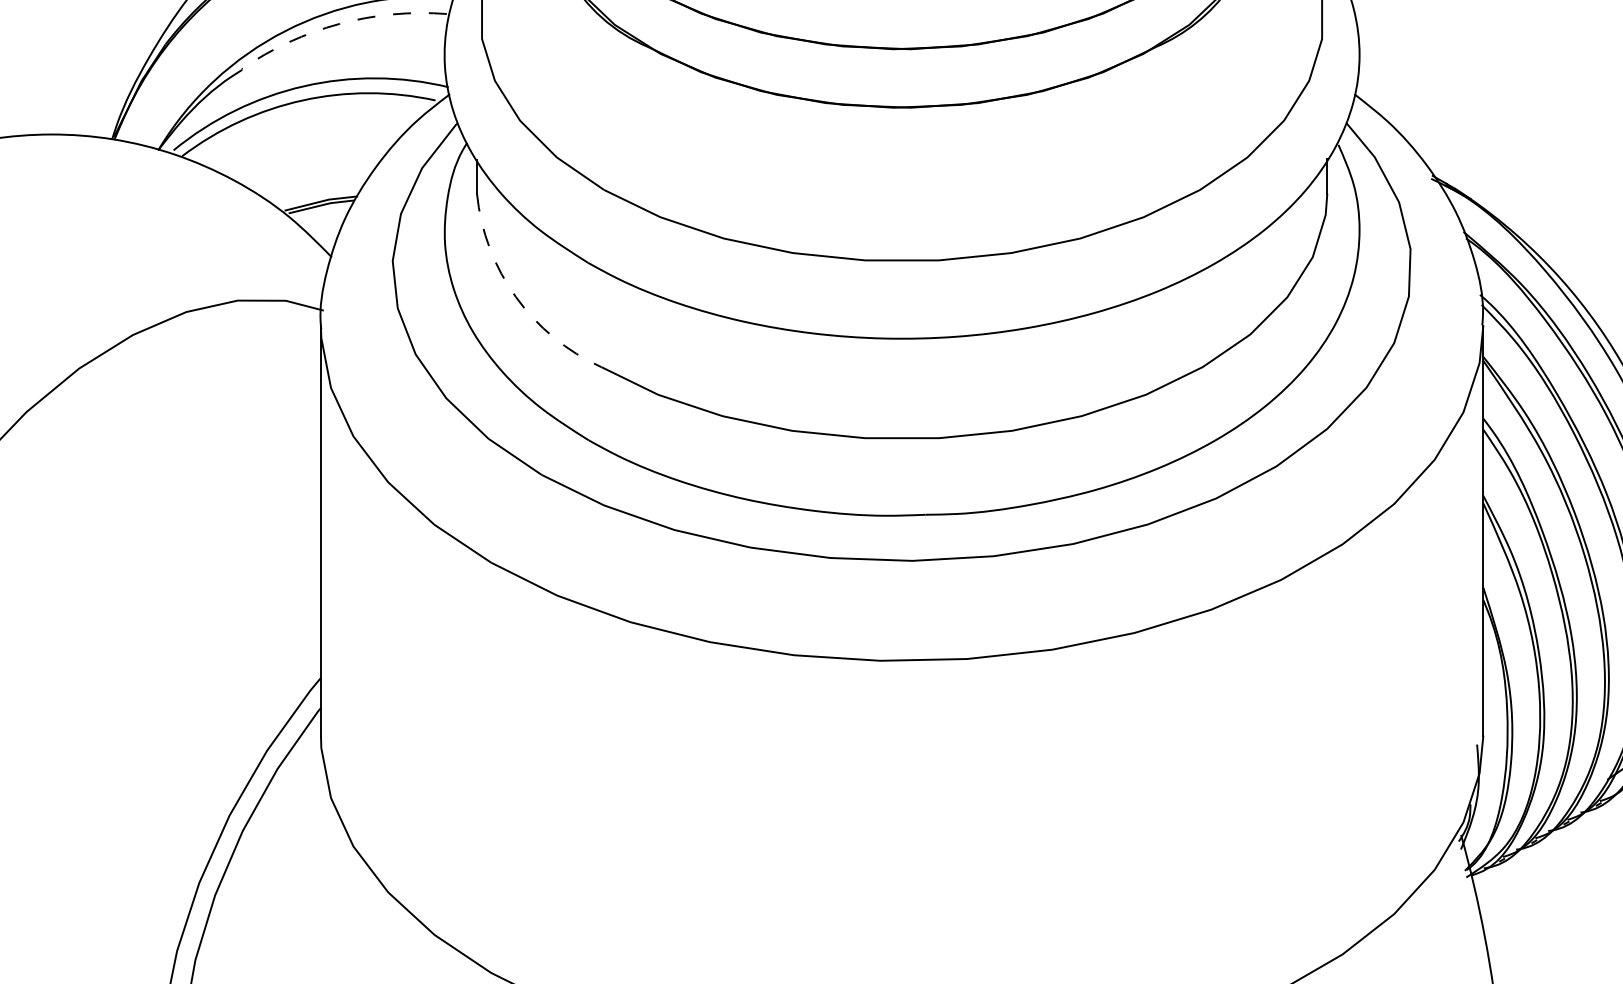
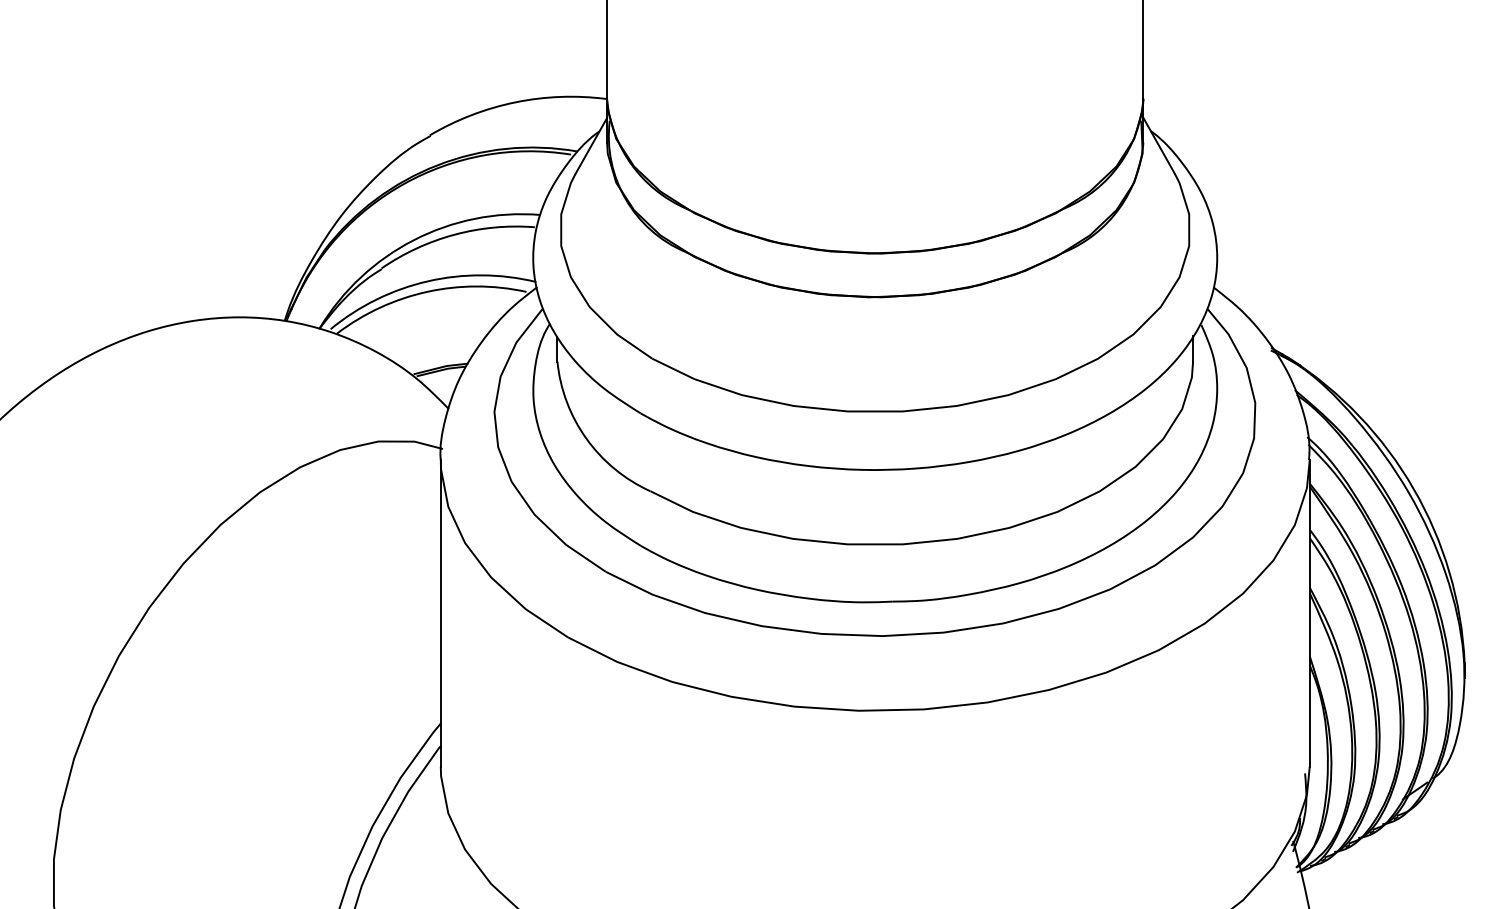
arc: (339, 23) -> (454, 234), dashed -> solid
arc: (515, 296) -> (586, 438), dashed -> solid

